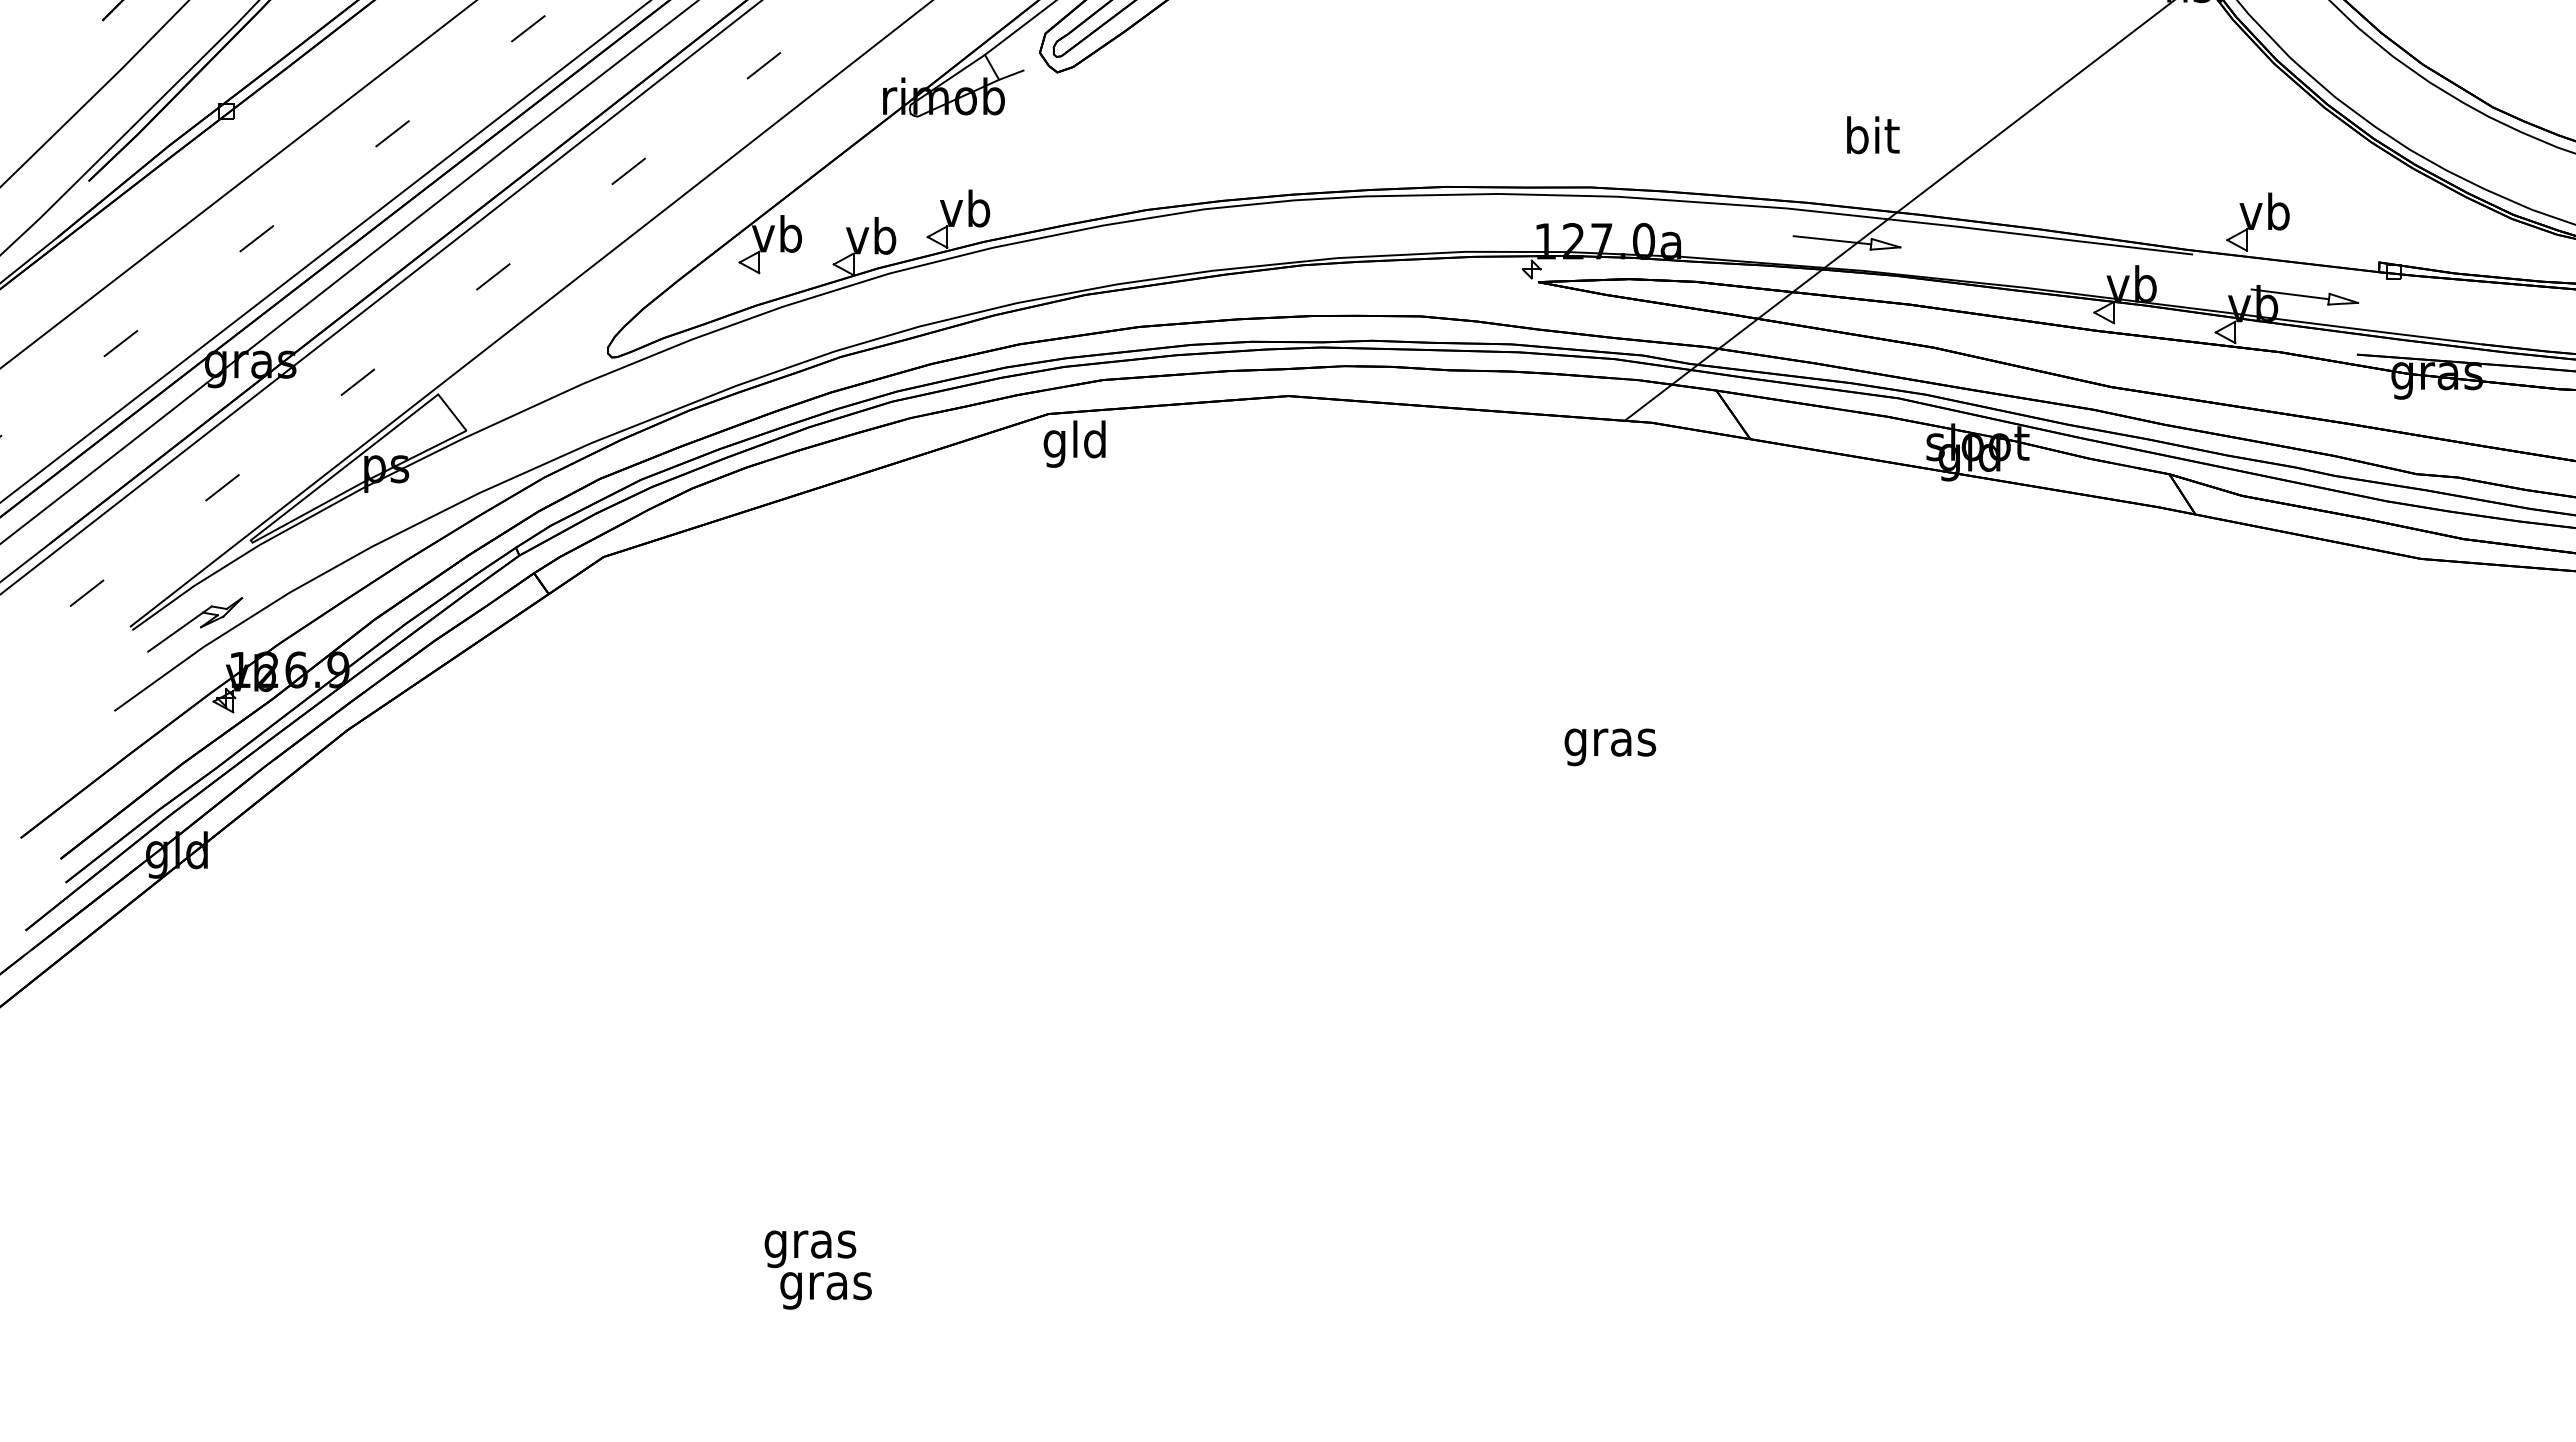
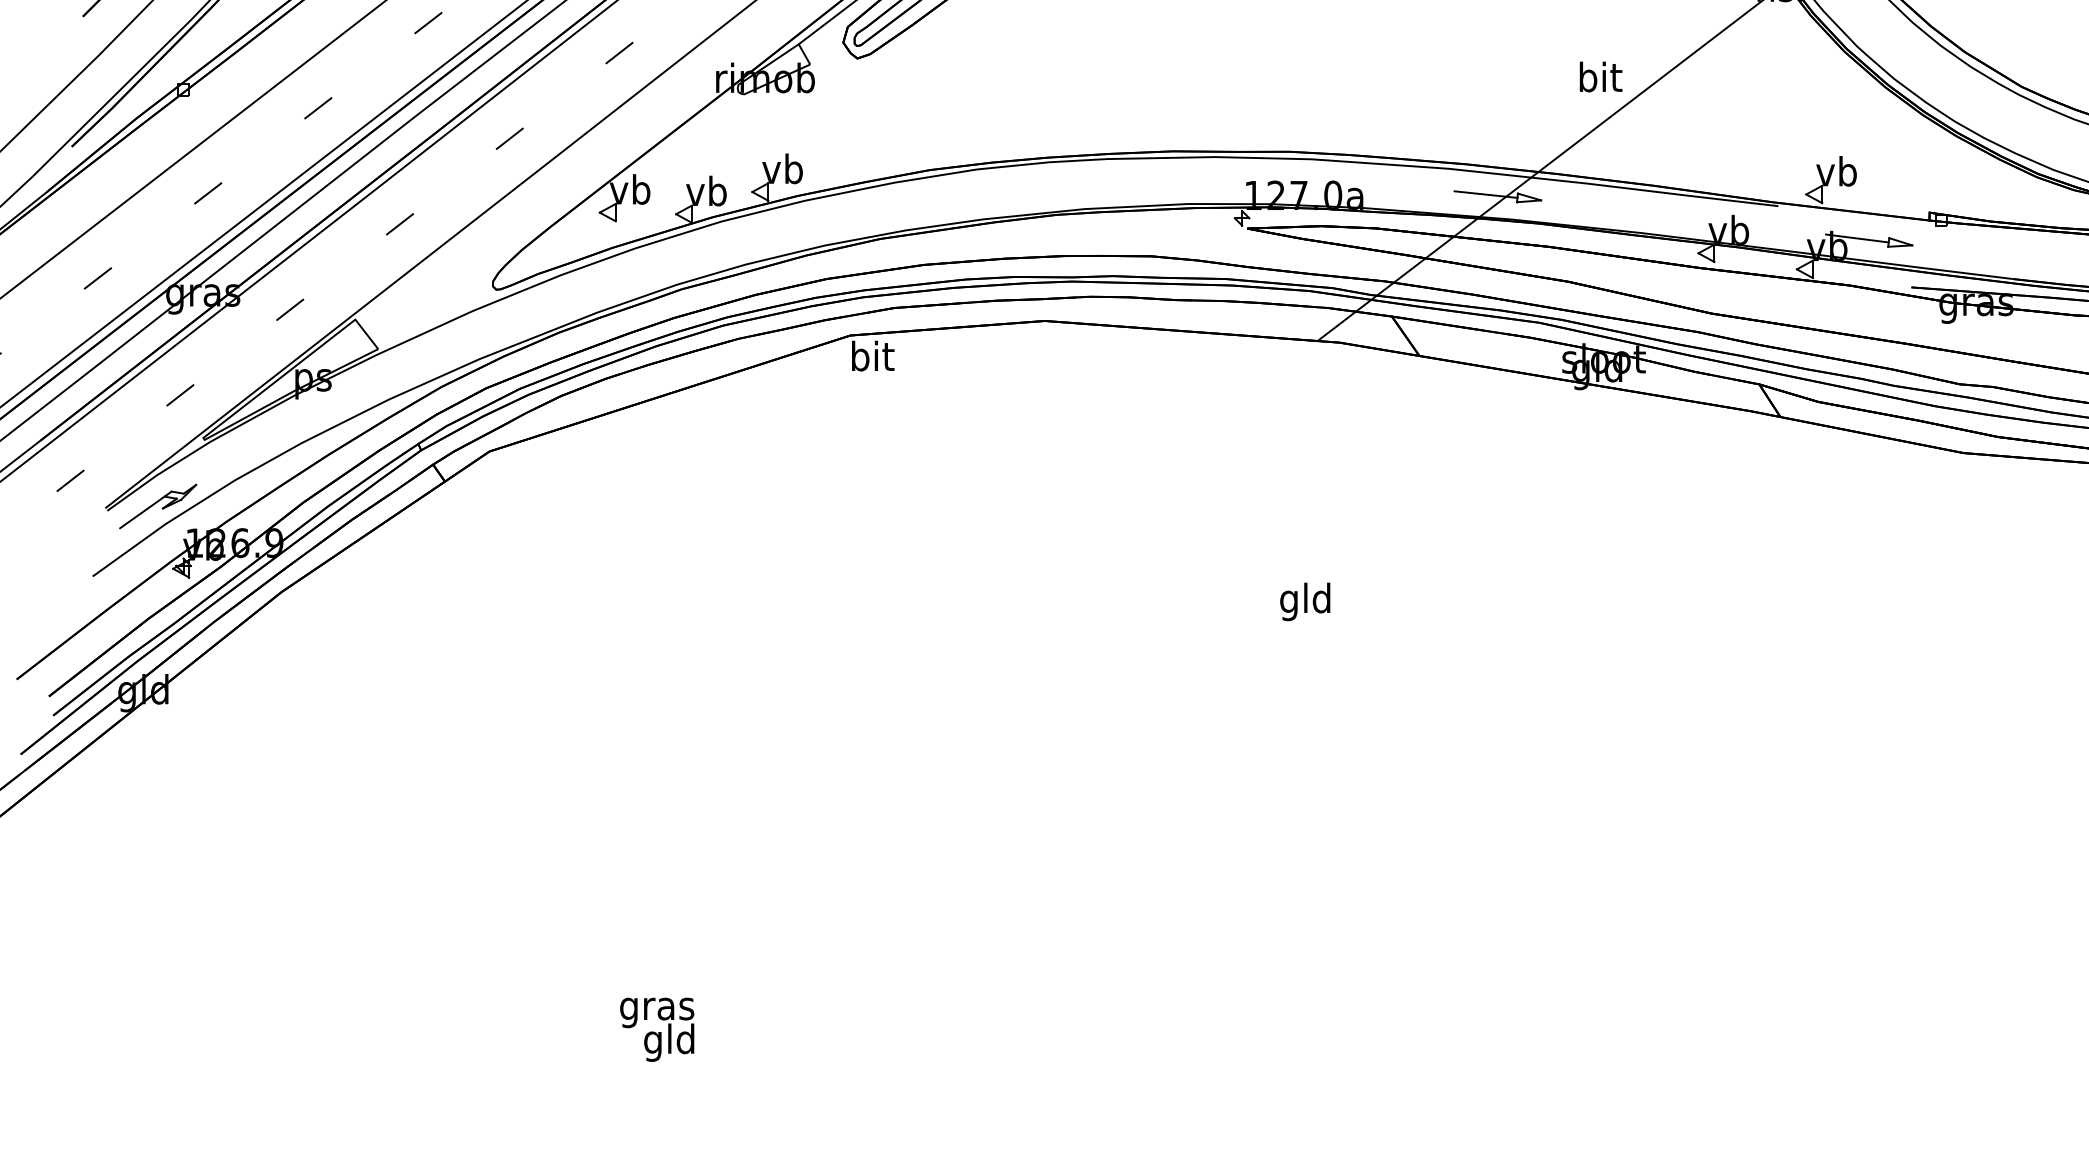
line: (1011, 74) -> (820, 60), removed
text: (1873, 135) -> (1601, 77), moved
text: (1074, 443) -> (871, 359), gld -> bit
text: (1610, 742) -> (1306, 601), gras -> gld
text: (825, 1285) -> (669, 1042), gras -> gld

